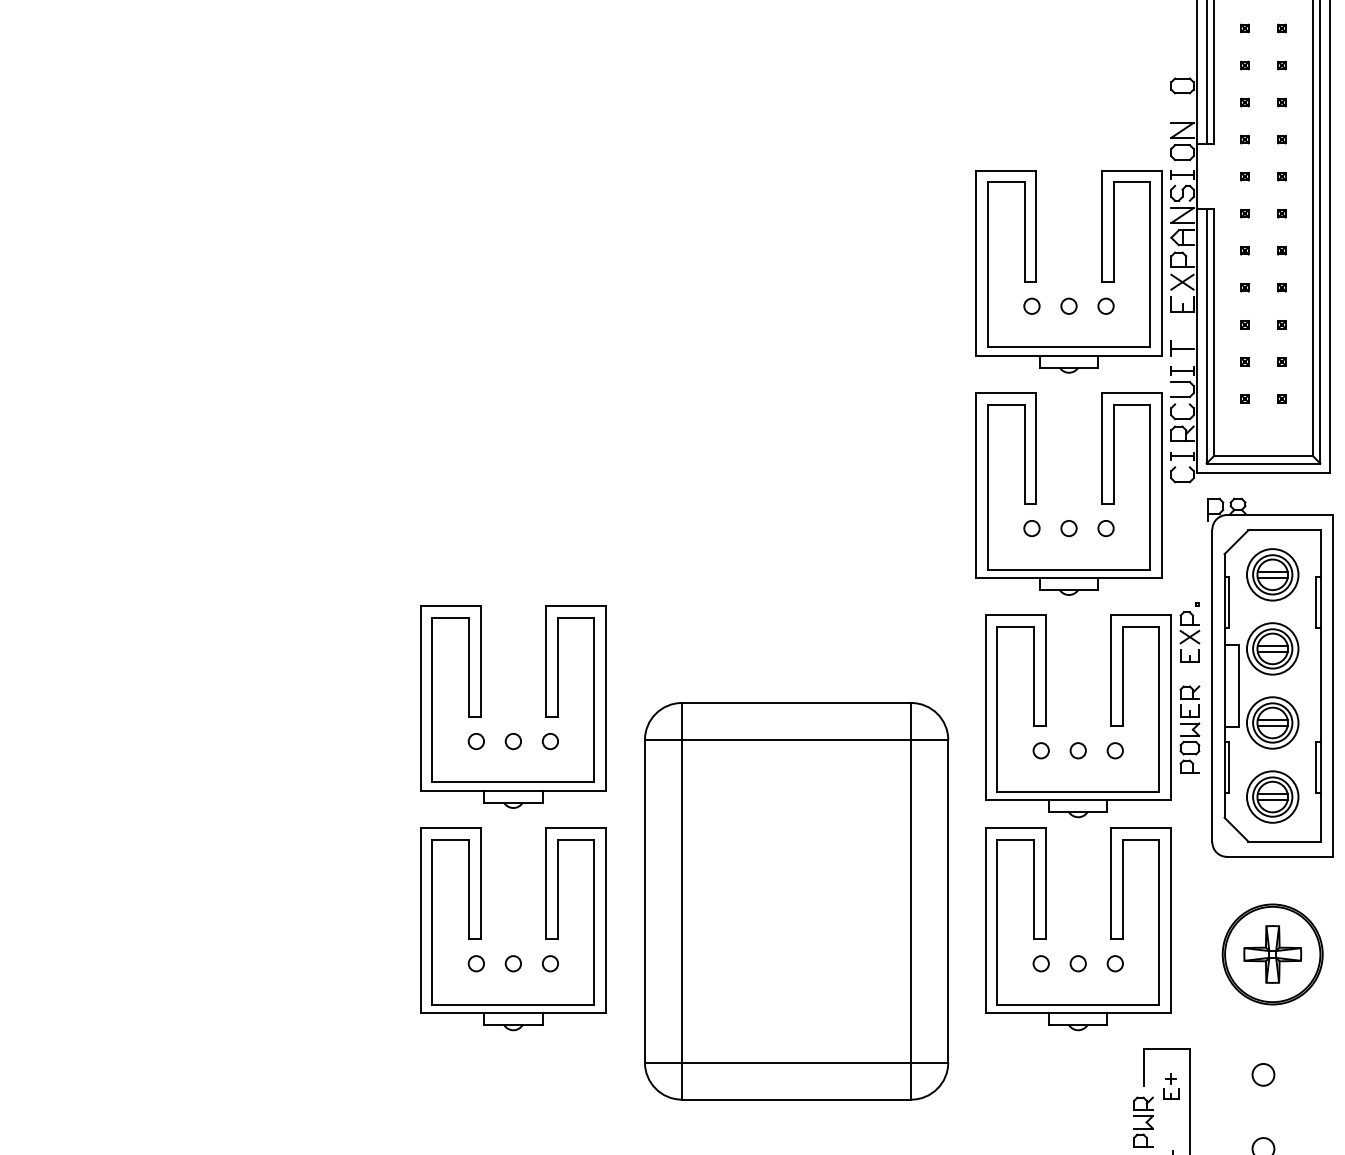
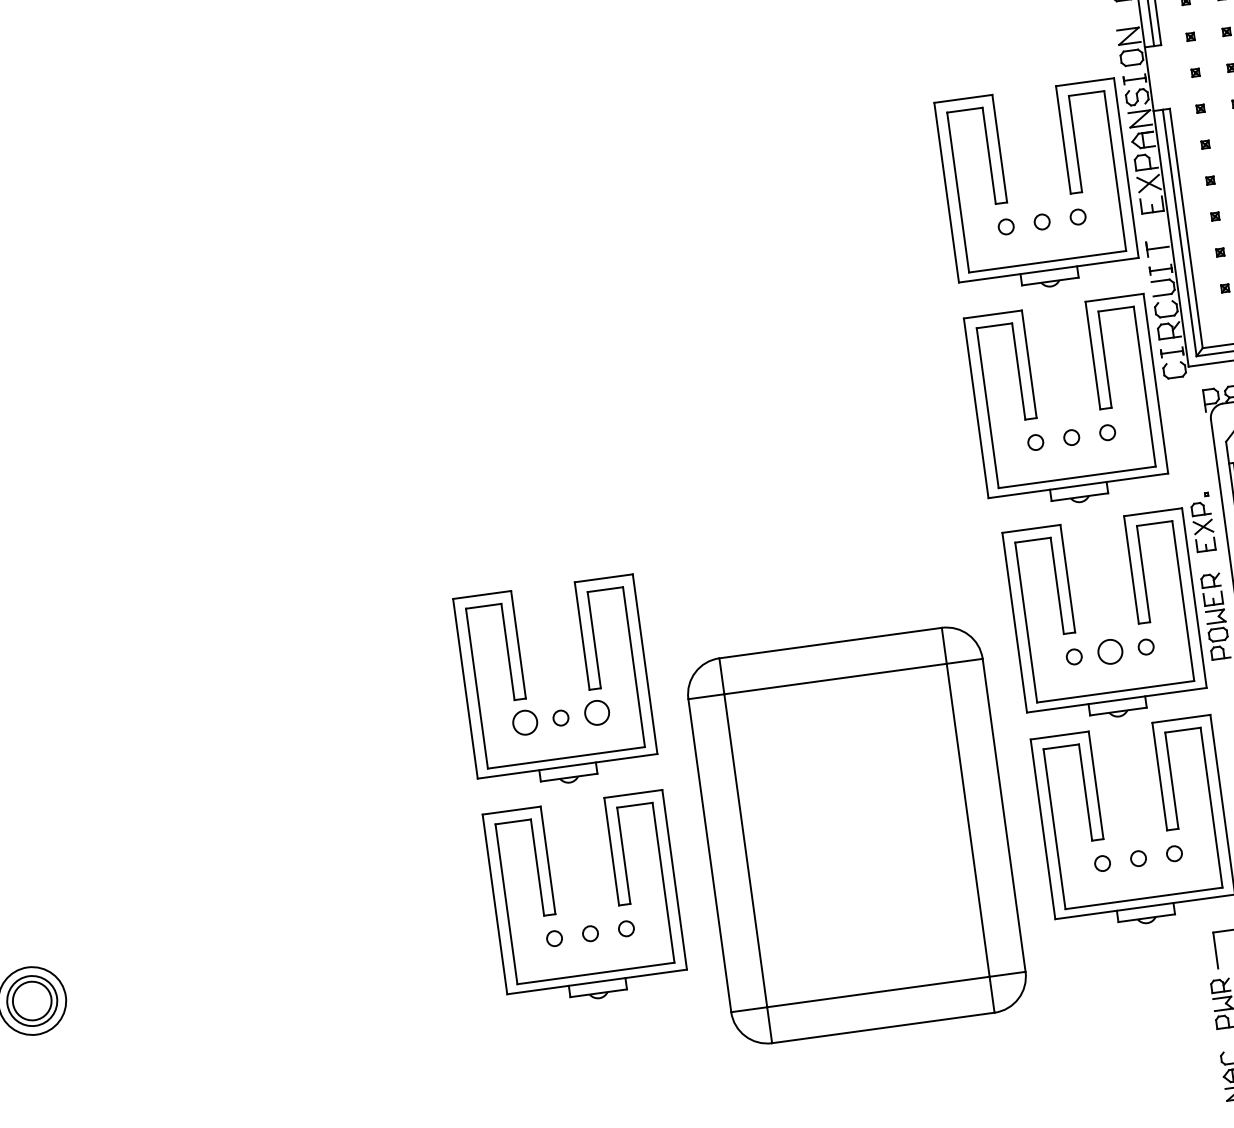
circle: (475, 741) -> (524, 723), size x1.6
circle: (549, 741) -> (595, 713), size x1.6
circle: (1077, 750) -> (1109, 651), size x1.6

